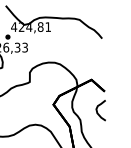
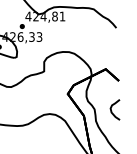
curve: (98, 108) -> (112, 107), moved

